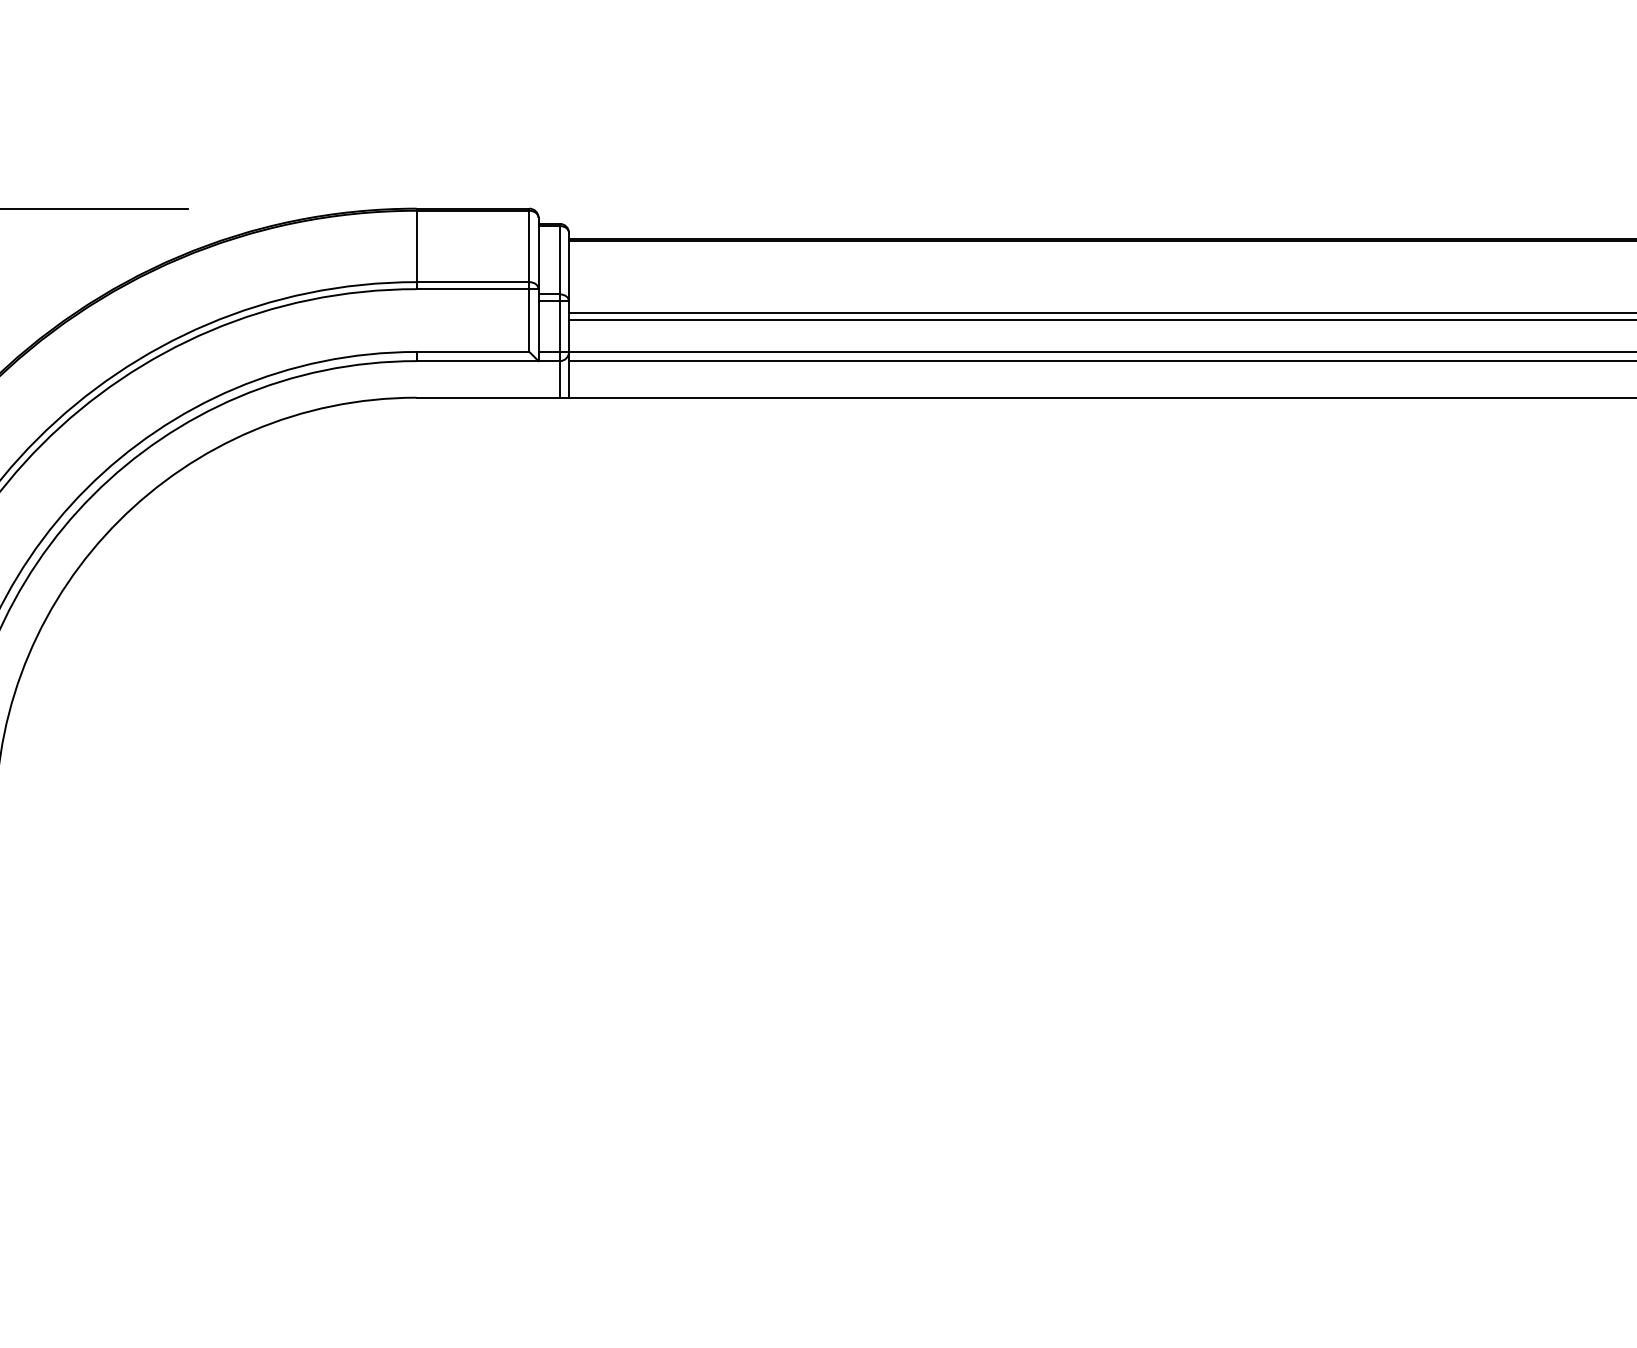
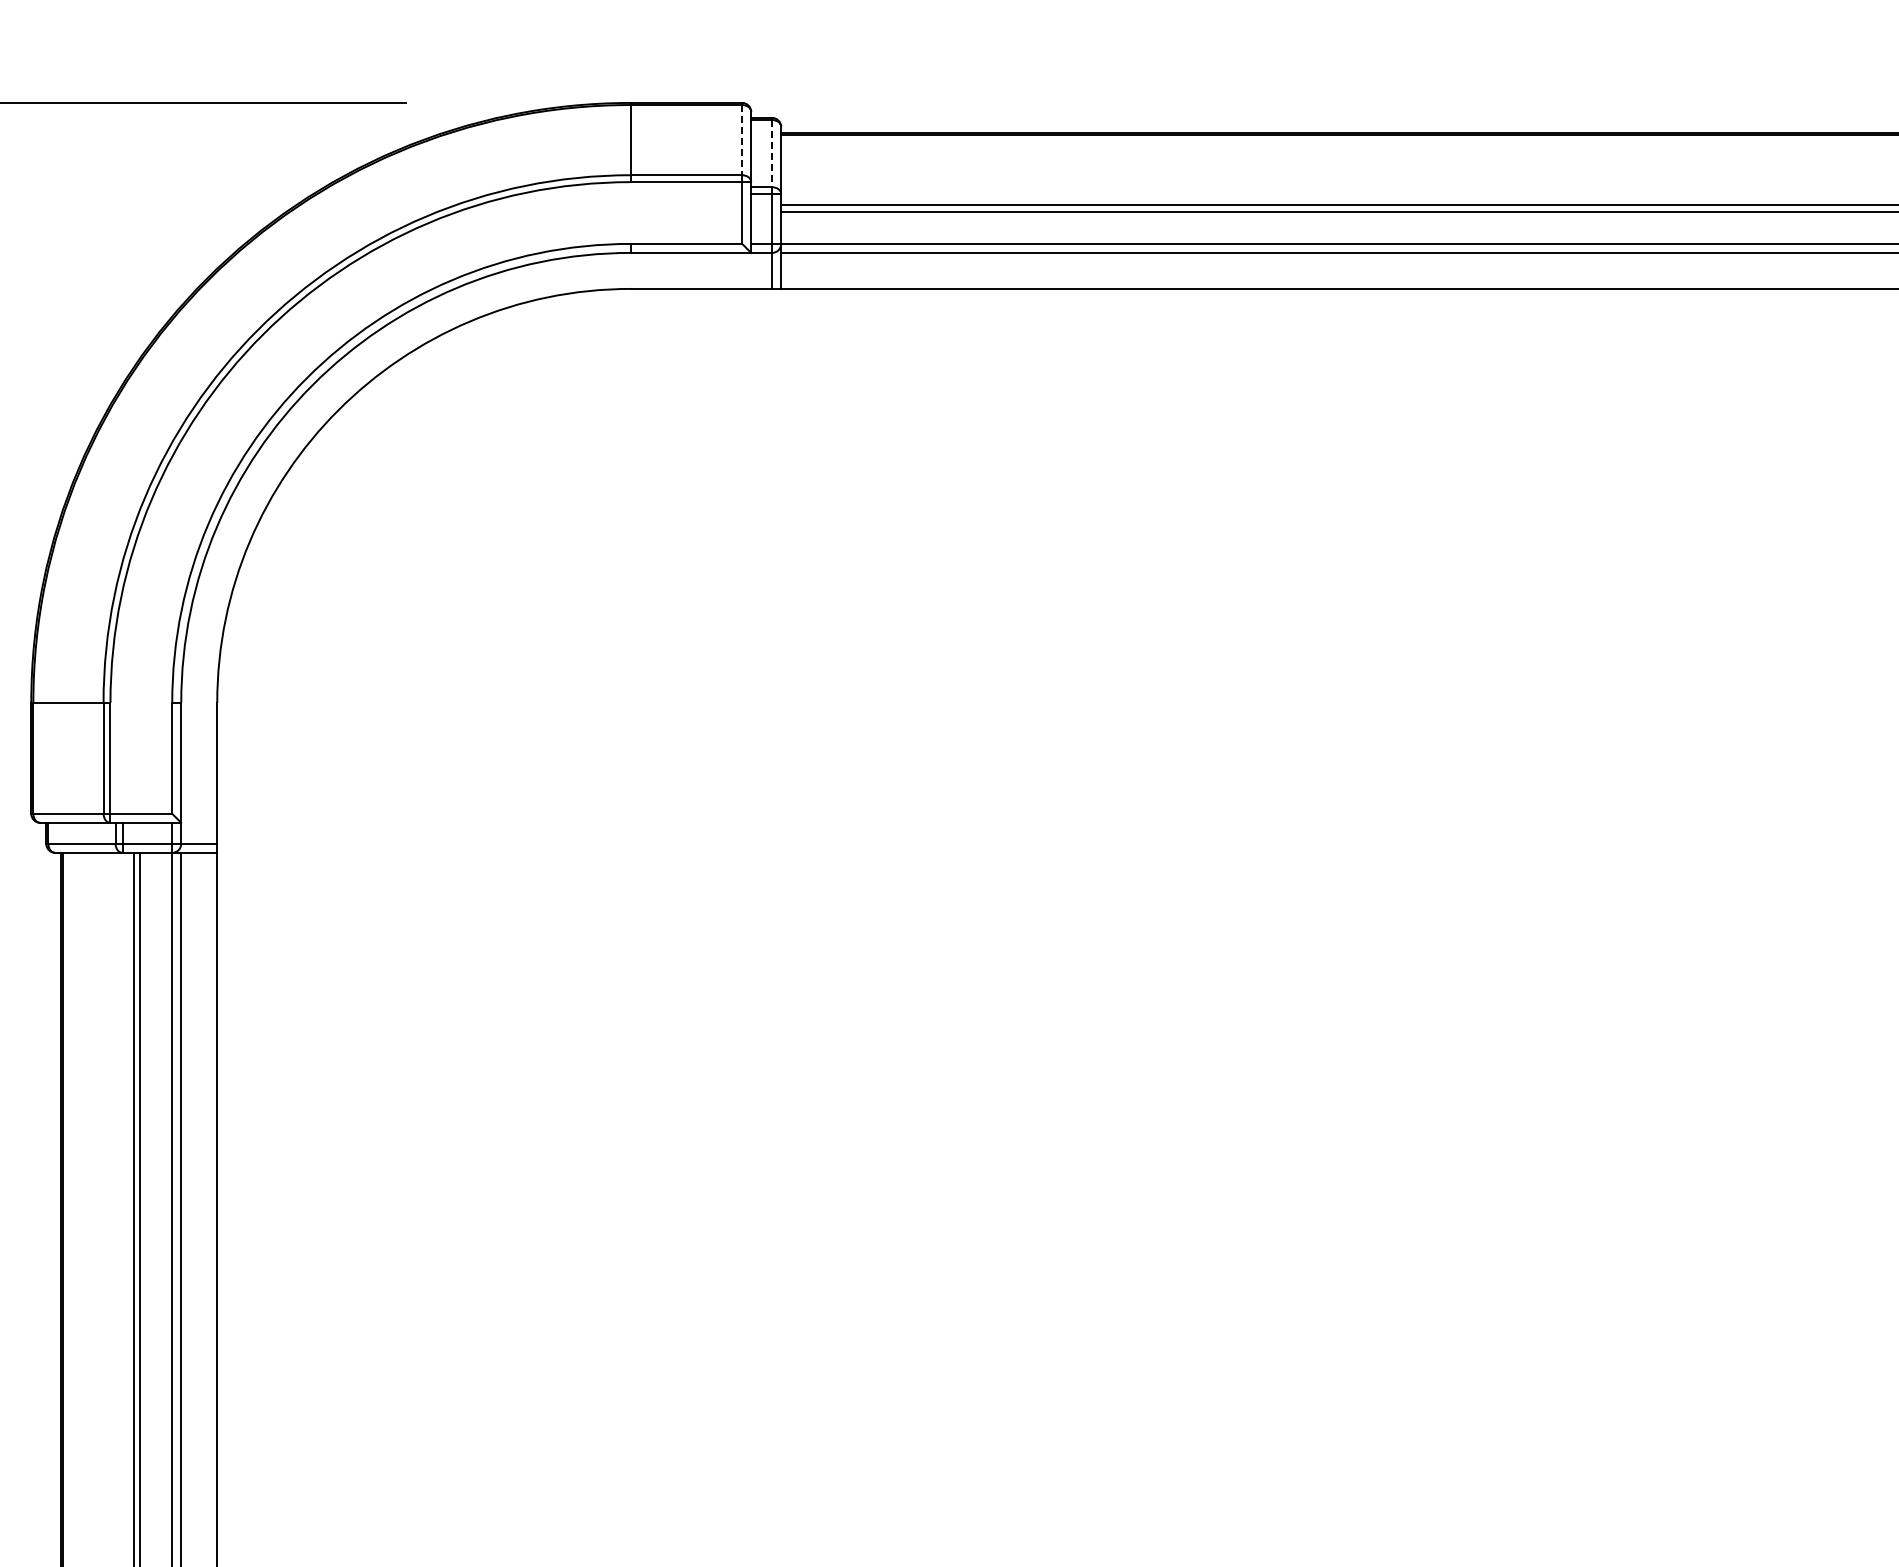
line: (529, 246) -> (742, 140), solid -> dashed
line: (560, 260) -> (772, 153), solid -> dashed

